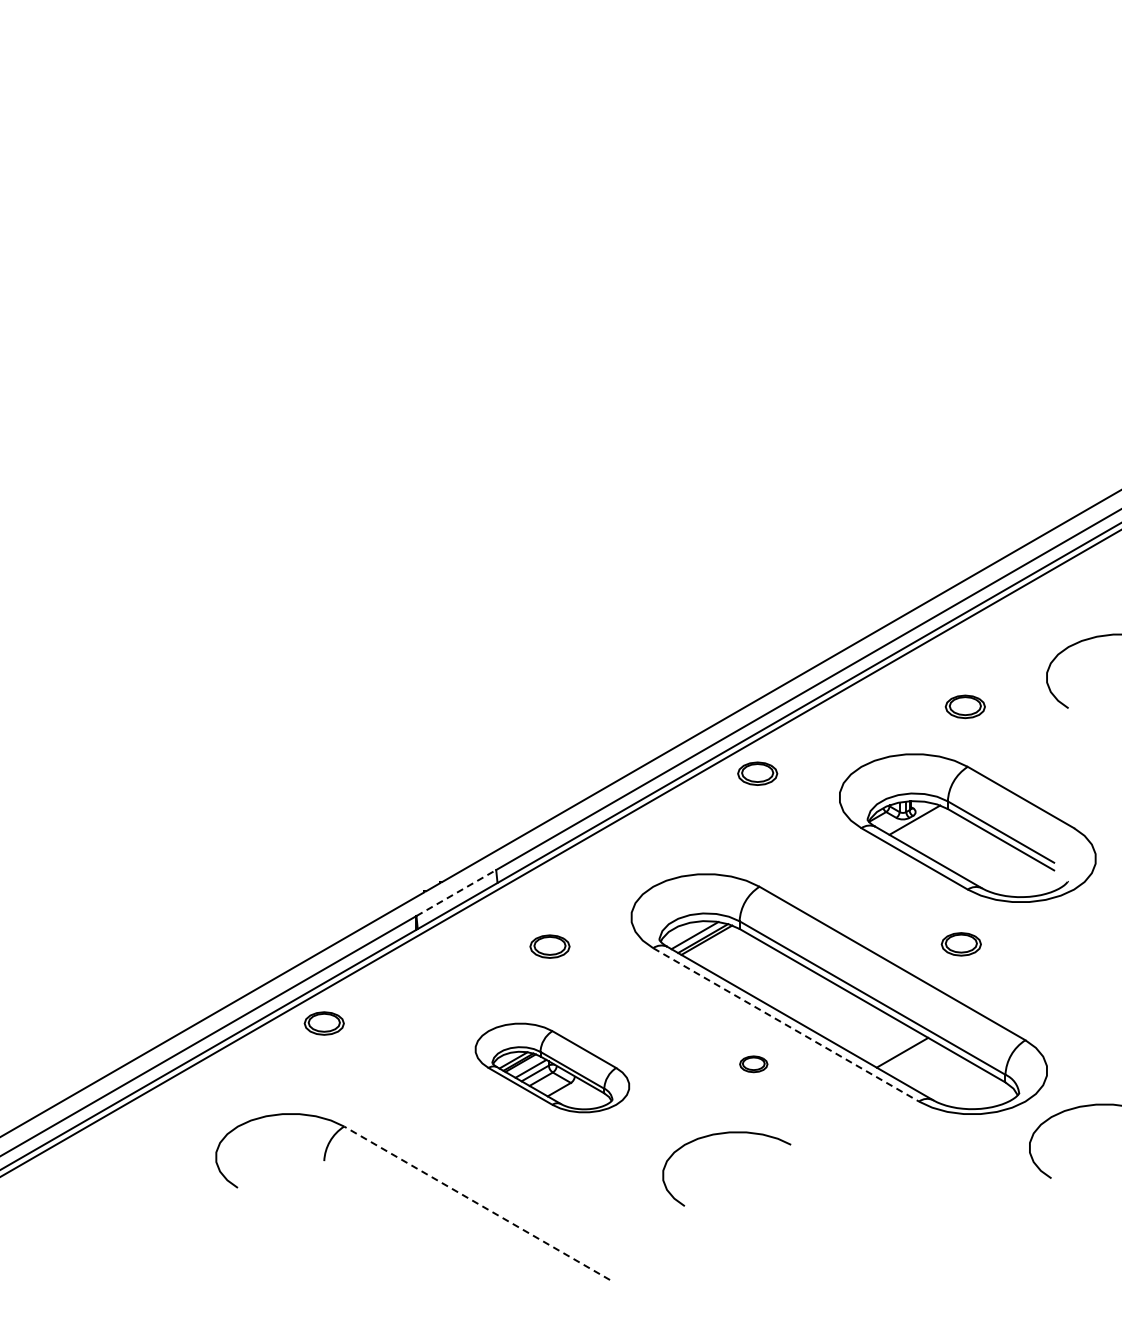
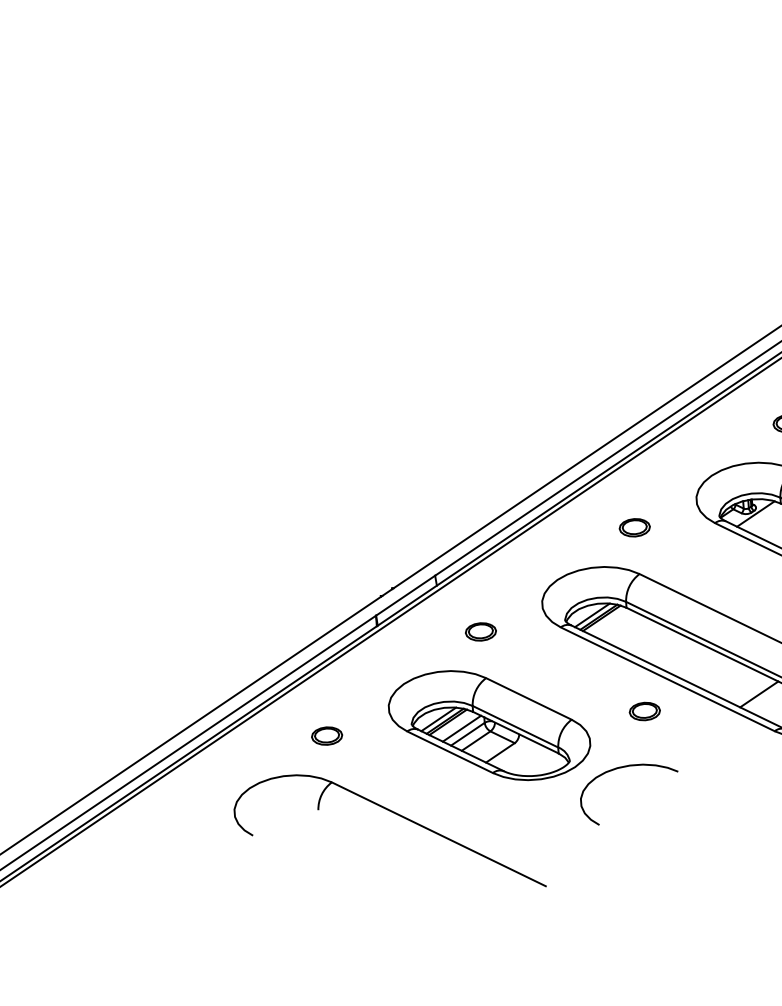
part: (757, 773) -> (634, 527), moved
line: (456, 892) -> (405, 595), dashed -> solid
part: (323, 1023) -> (326, 736), moved
line: (786, 1025) -> (668, 679), dashed -> solid
part: (753, 1064) -> (644, 711), size x1.43
part: (552, 1067) -> (489, 725), size x1.67
line: (476, 1203) -> (438, 834), dashed -> solid

